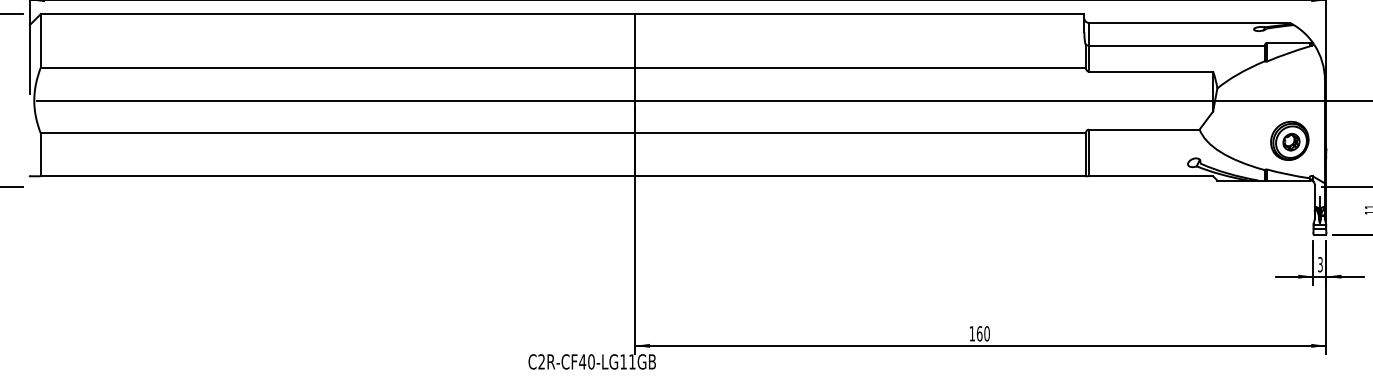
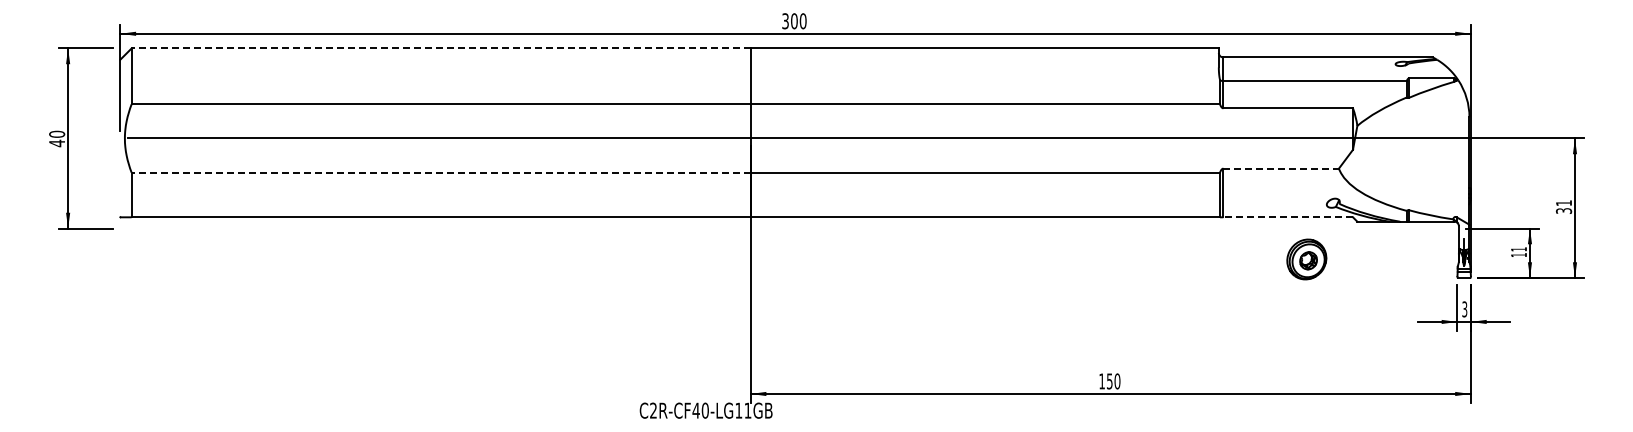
line: (338, 14) -> (441, 48), solid -> dashed
line: (1144, 129) -> (1281, 168), solid -> dashed
line: (338, 133) -> (441, 172), solid -> dashed
part: (1289, 140) -> (1306, 259), moved
line: (1151, 176) -> (1288, 217), solid -> dashed
text: (979, 333) -> (1109, 381), 160 -> 150

